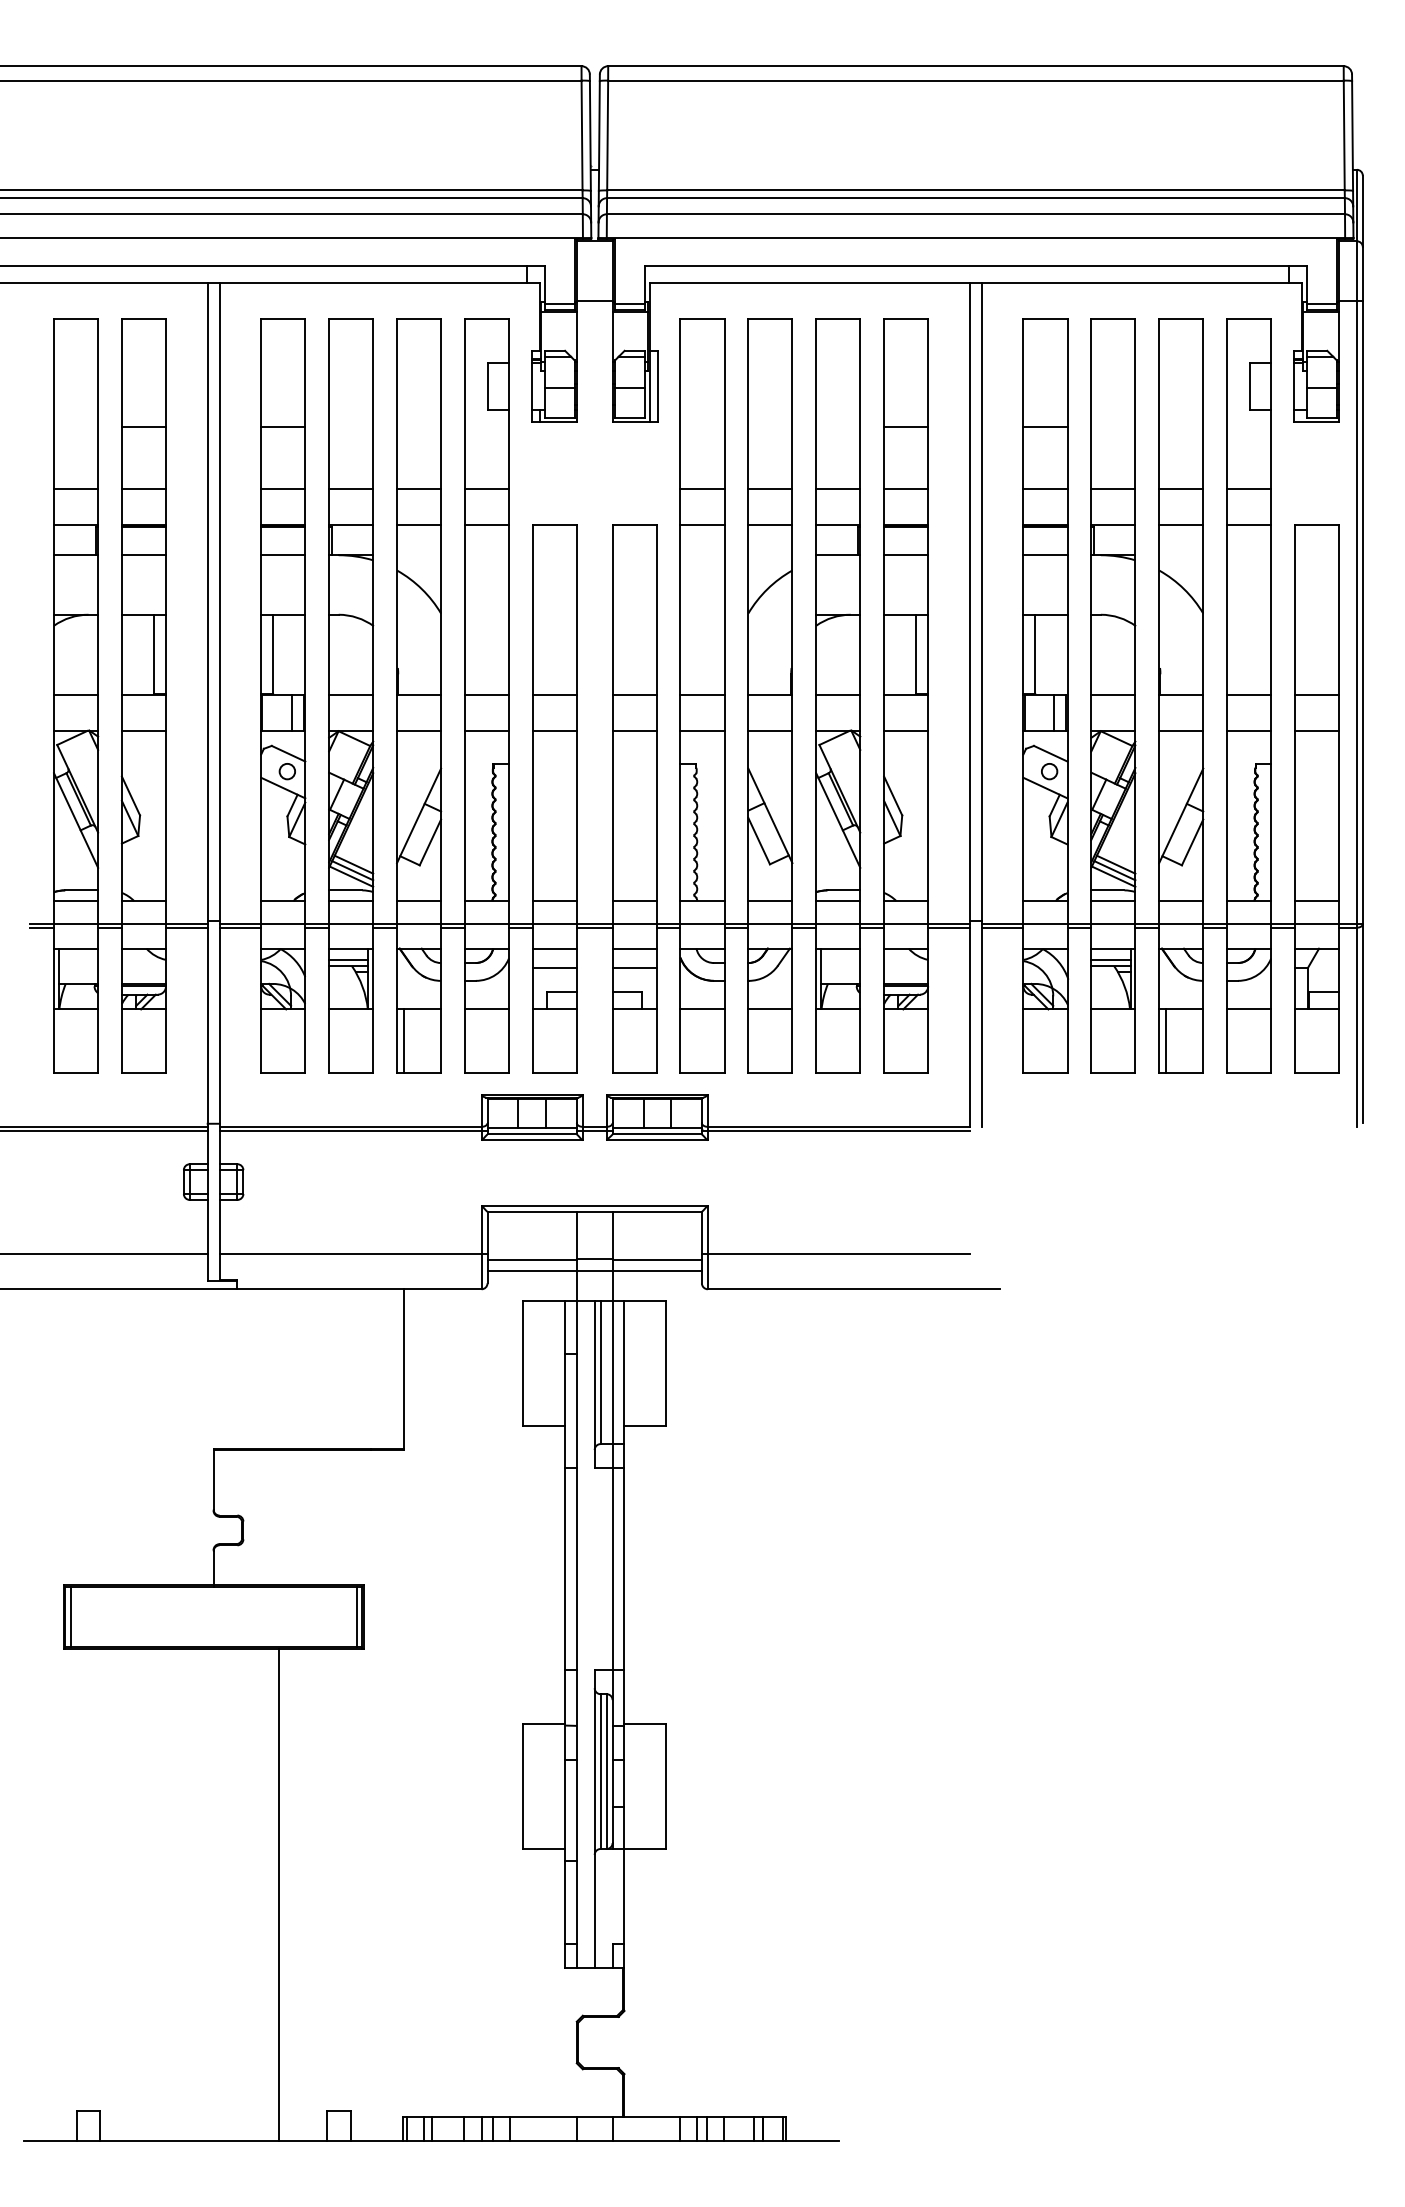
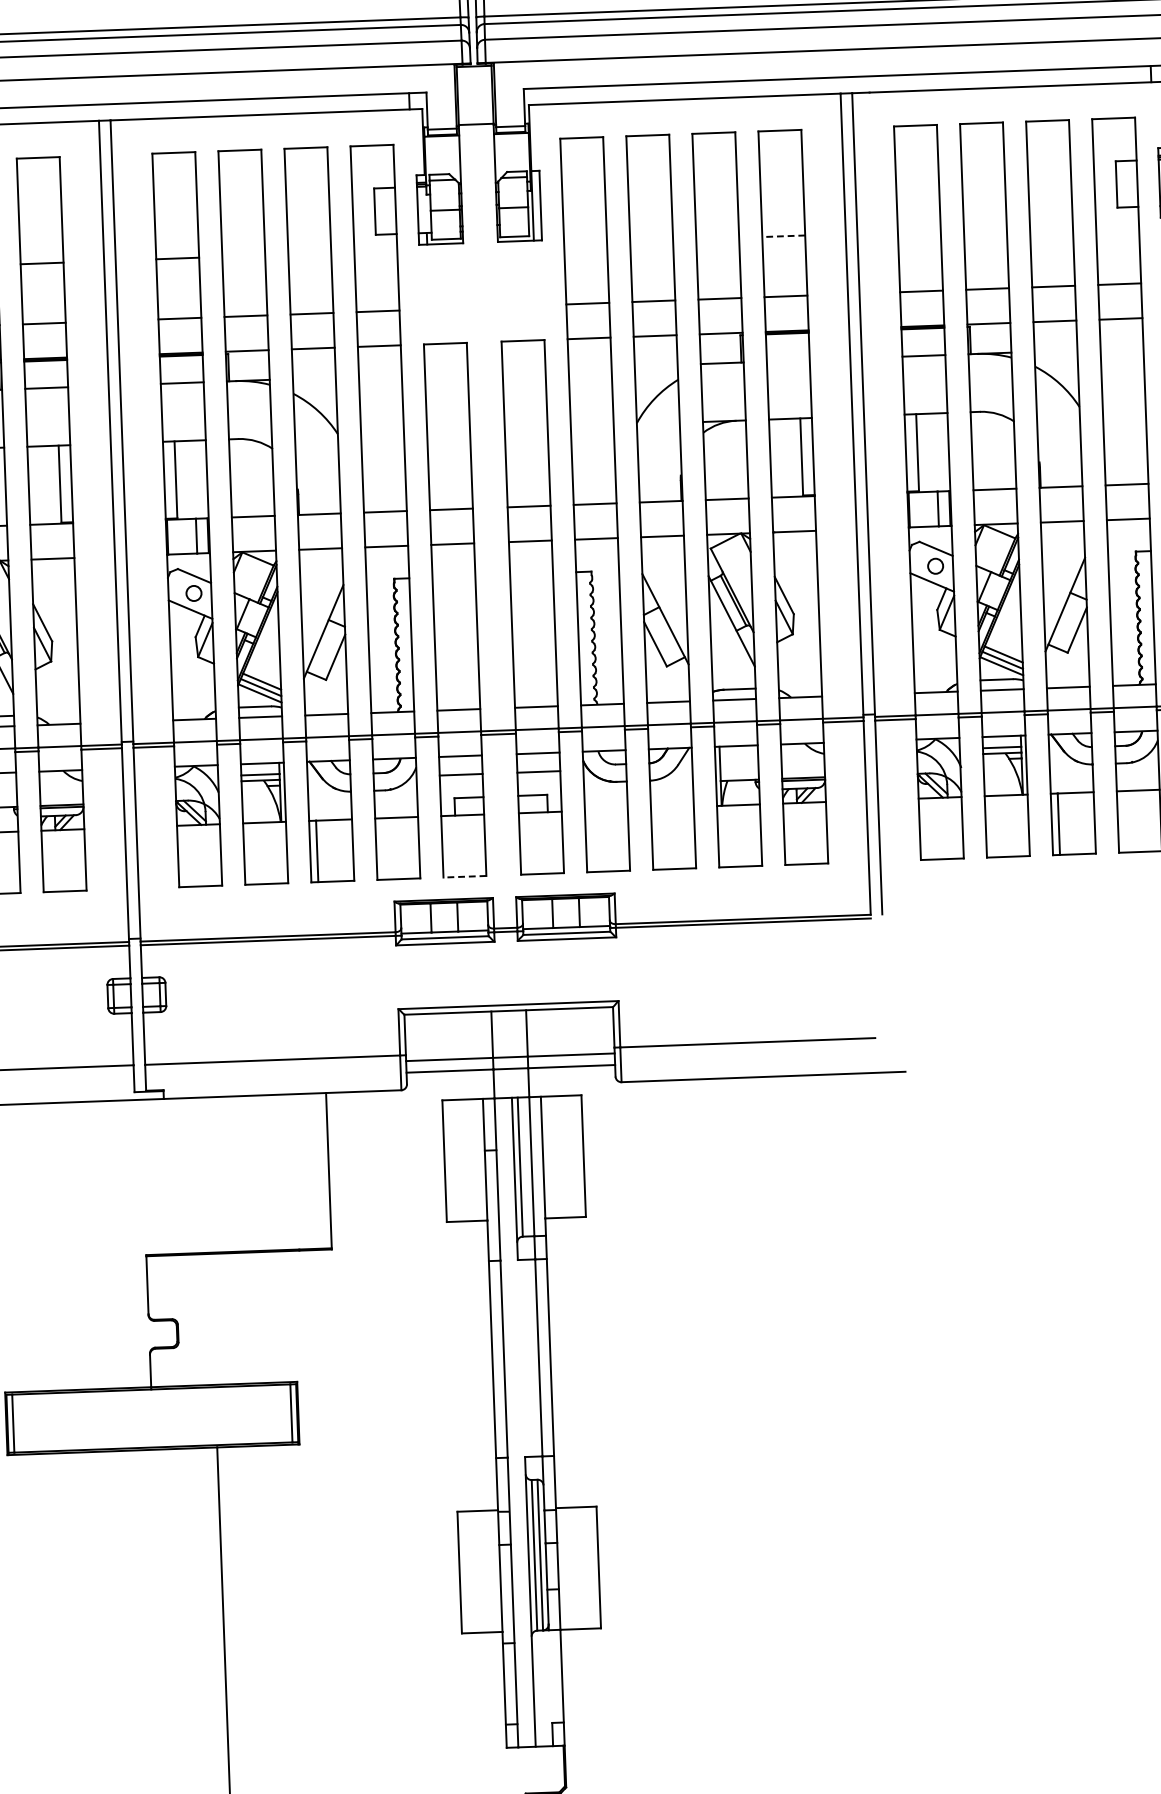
line: (905, 427) -> (783, 236), solid -> dashed
line: (1045, 427) -> (919, 231), removed
line: (906, 555) -> (788, 361), removed
line: (702, 1009) -> (606, 810), removed
line: (770, 1009) -> (672, 807), removed
line: (554, 1072) -> (464, 876), solid -> dashed

